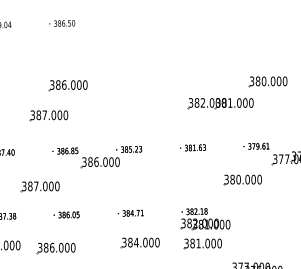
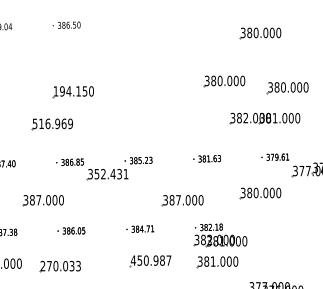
part: (242, 30) -> (260, 32), added
part: (208, 75) -> (223, 81), added
text: (65, 84) -> (70, 90), 386.000 -> 194.150
part: (220, 103) -> (264, 118), moved
text: (48, 115) -> (51, 124), 387.000 -> 516.969
text: (103, 161) -> (111, 173), 386.000 -> 352.431
part: (169, 186) -> (181, 200), added
text: (140, 242) -> (150, 260), 384.000 -> 450.987
text: (56, 247) -> (60, 265), 386.000 -> 270.033

